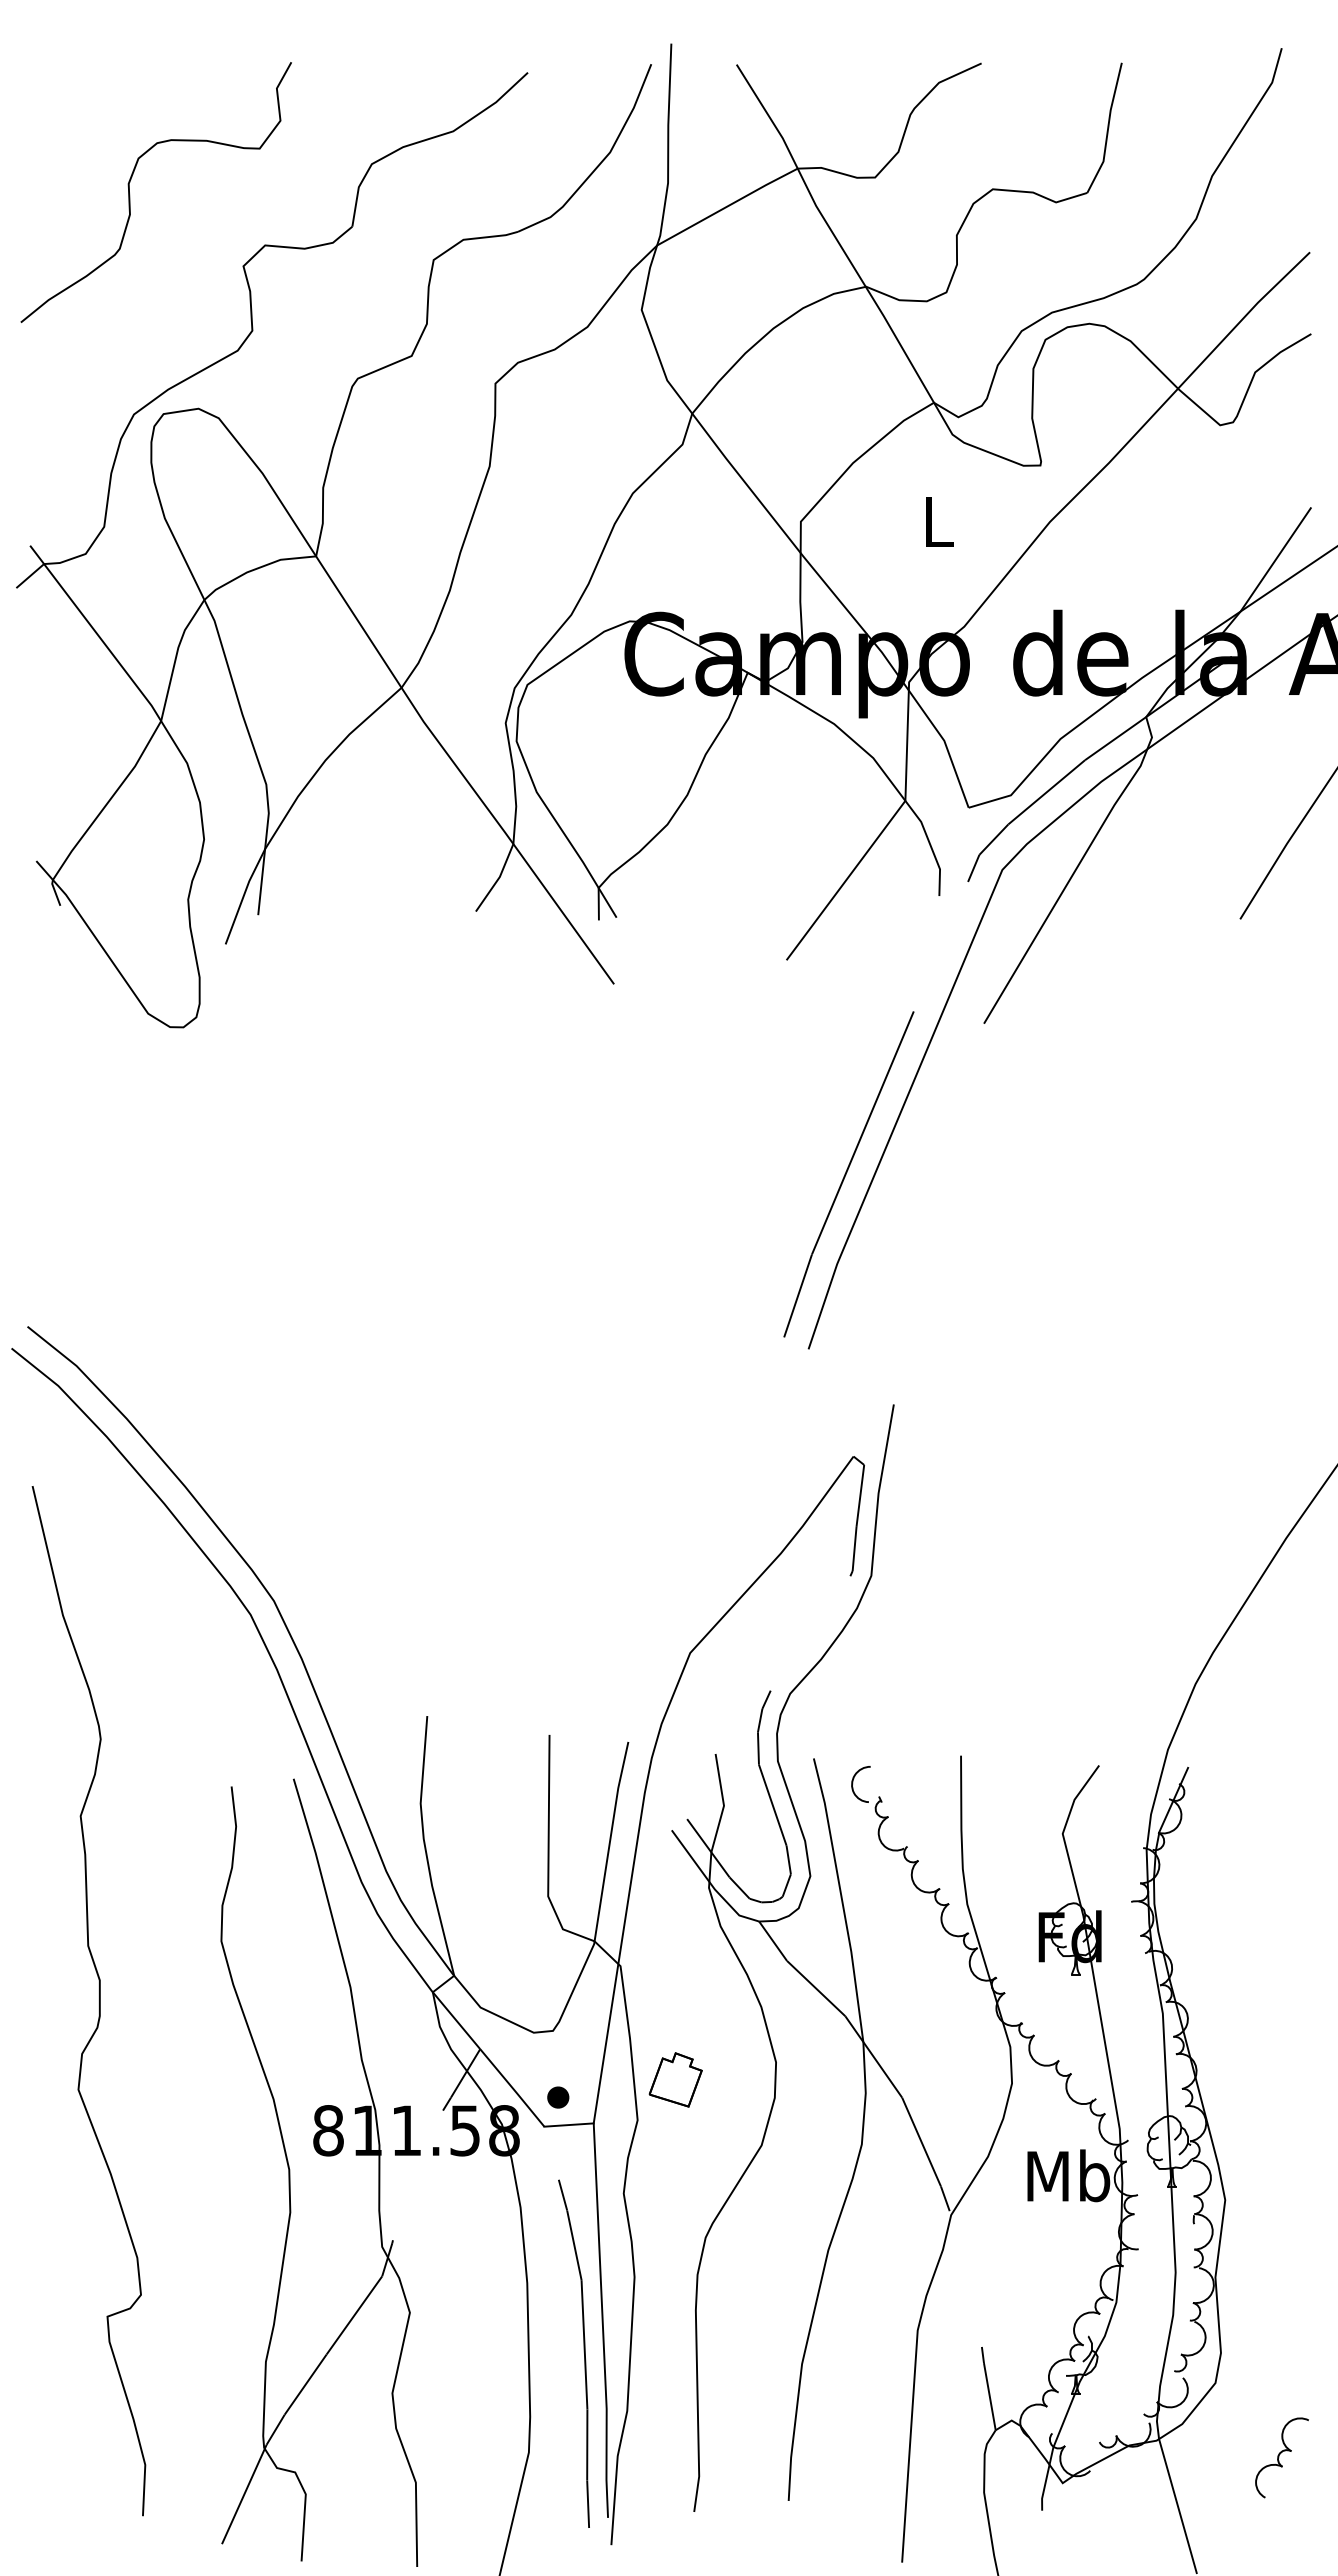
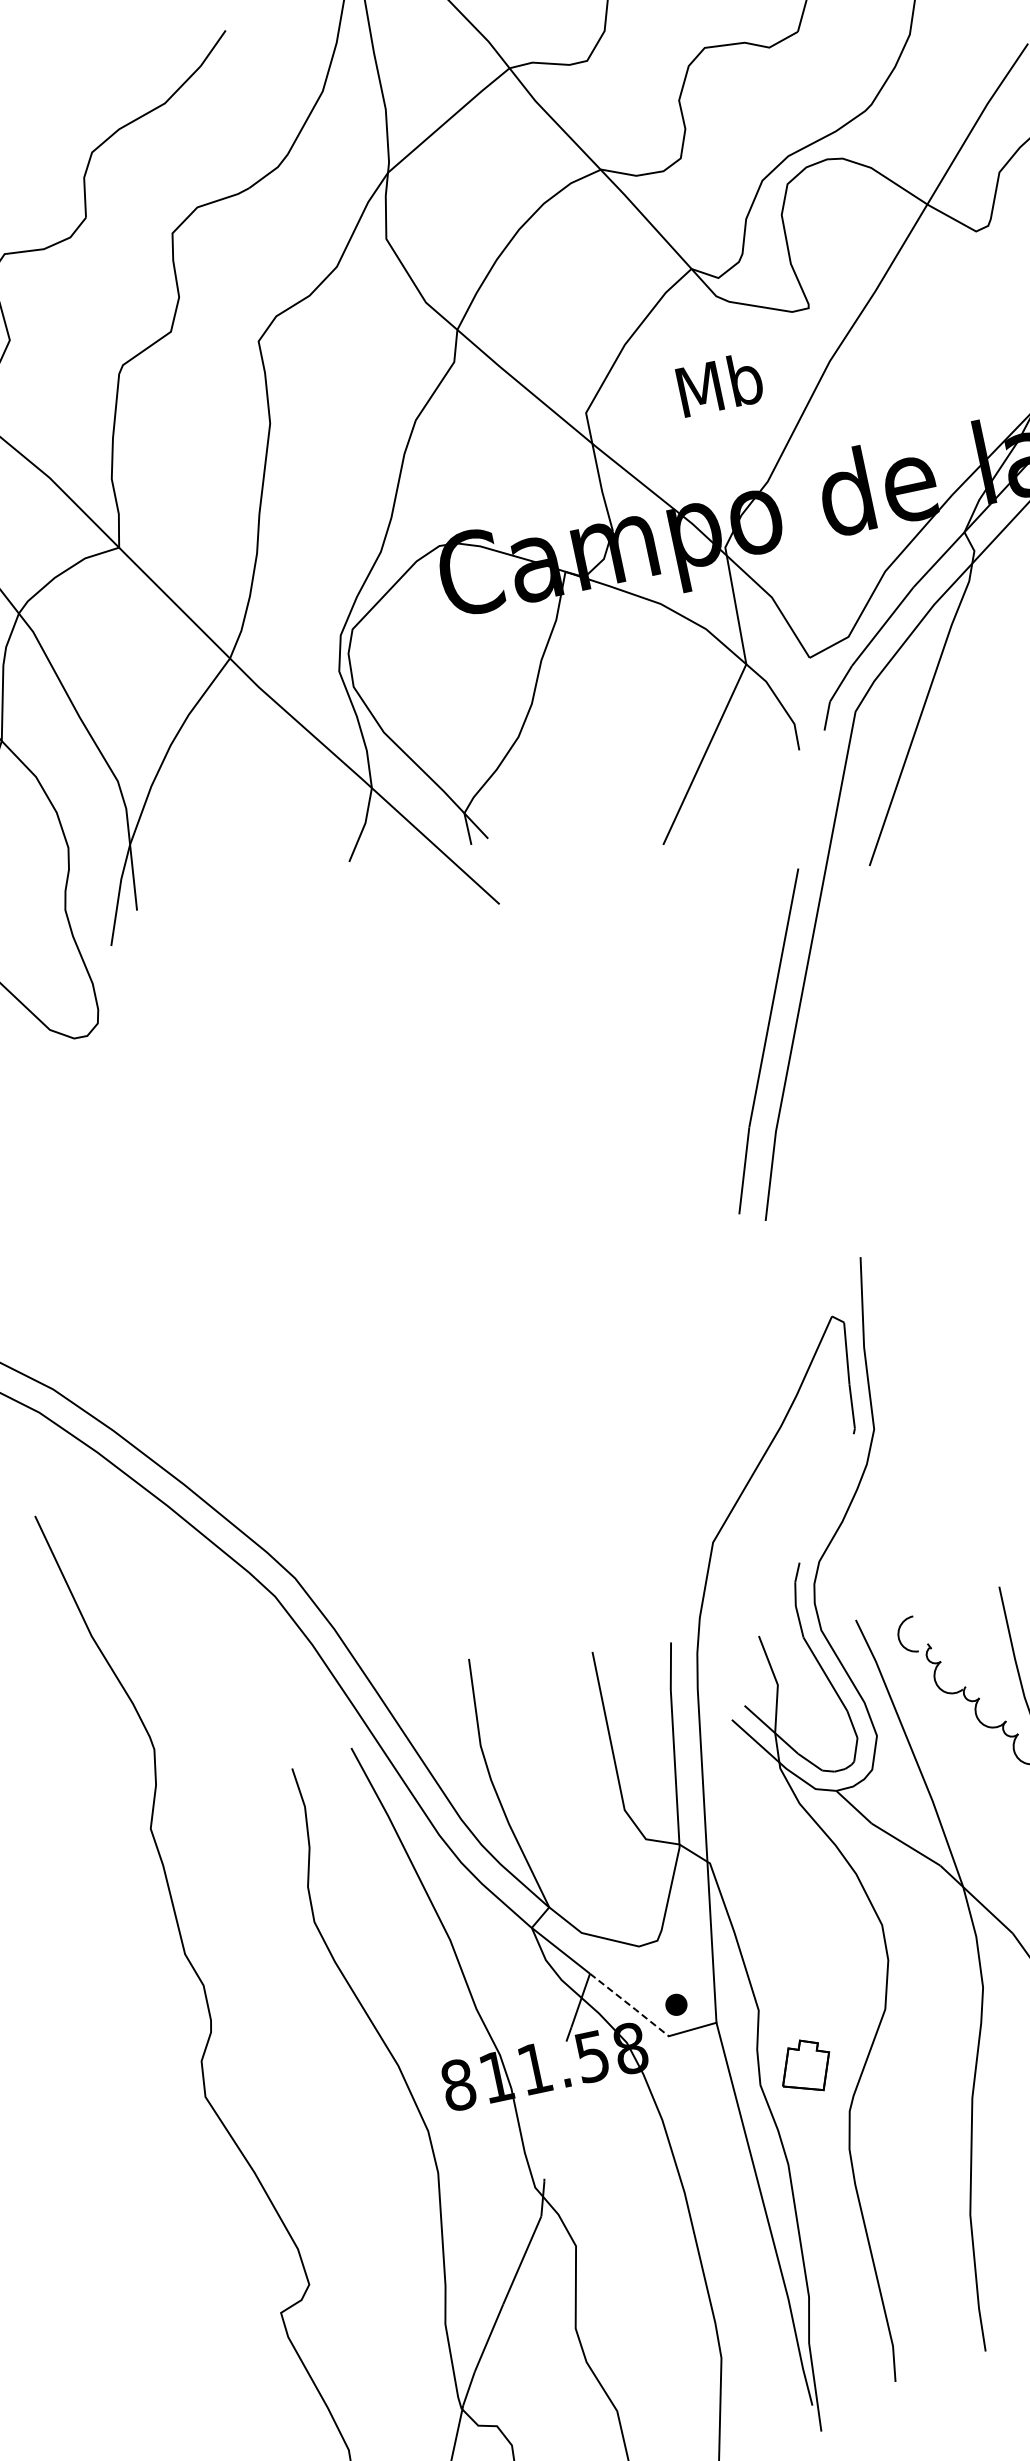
text: (937, 521) -> (719, 384), L -> Mb
part: (675, 2079) -> (805, 2066), moved
line: (513, 2088) -> (630, 2005), solid -> dashed
curve: (583, 2352) -> (754, 2248), removed

